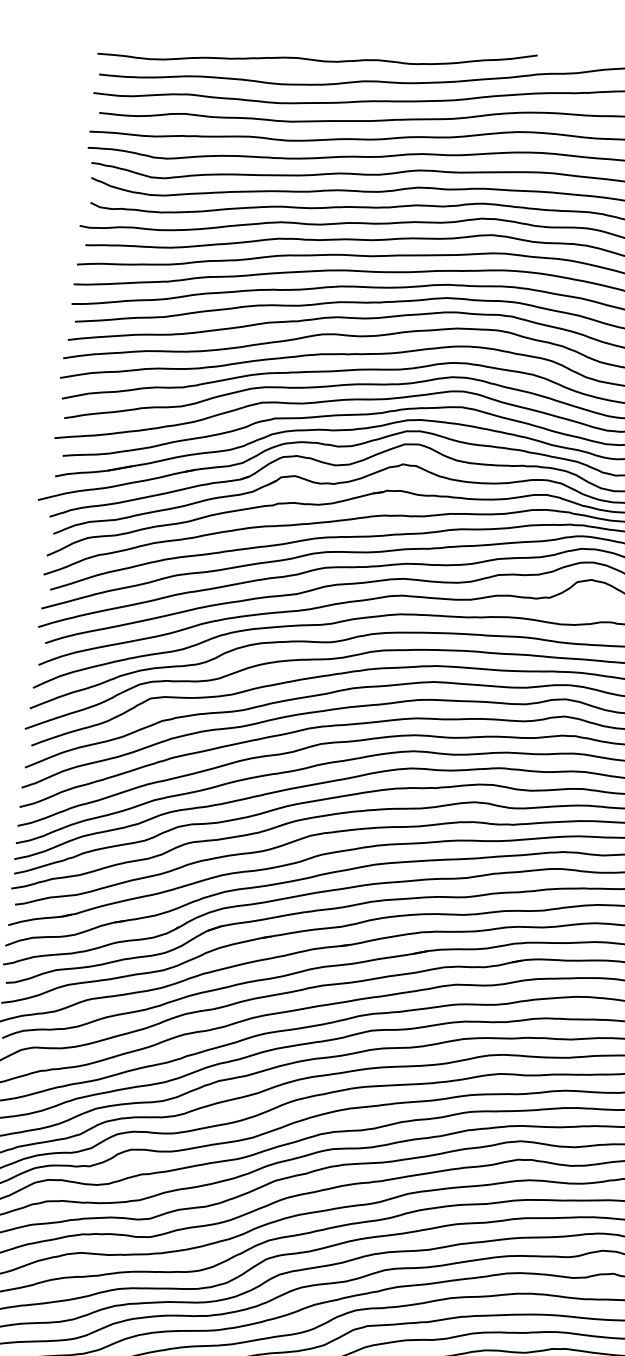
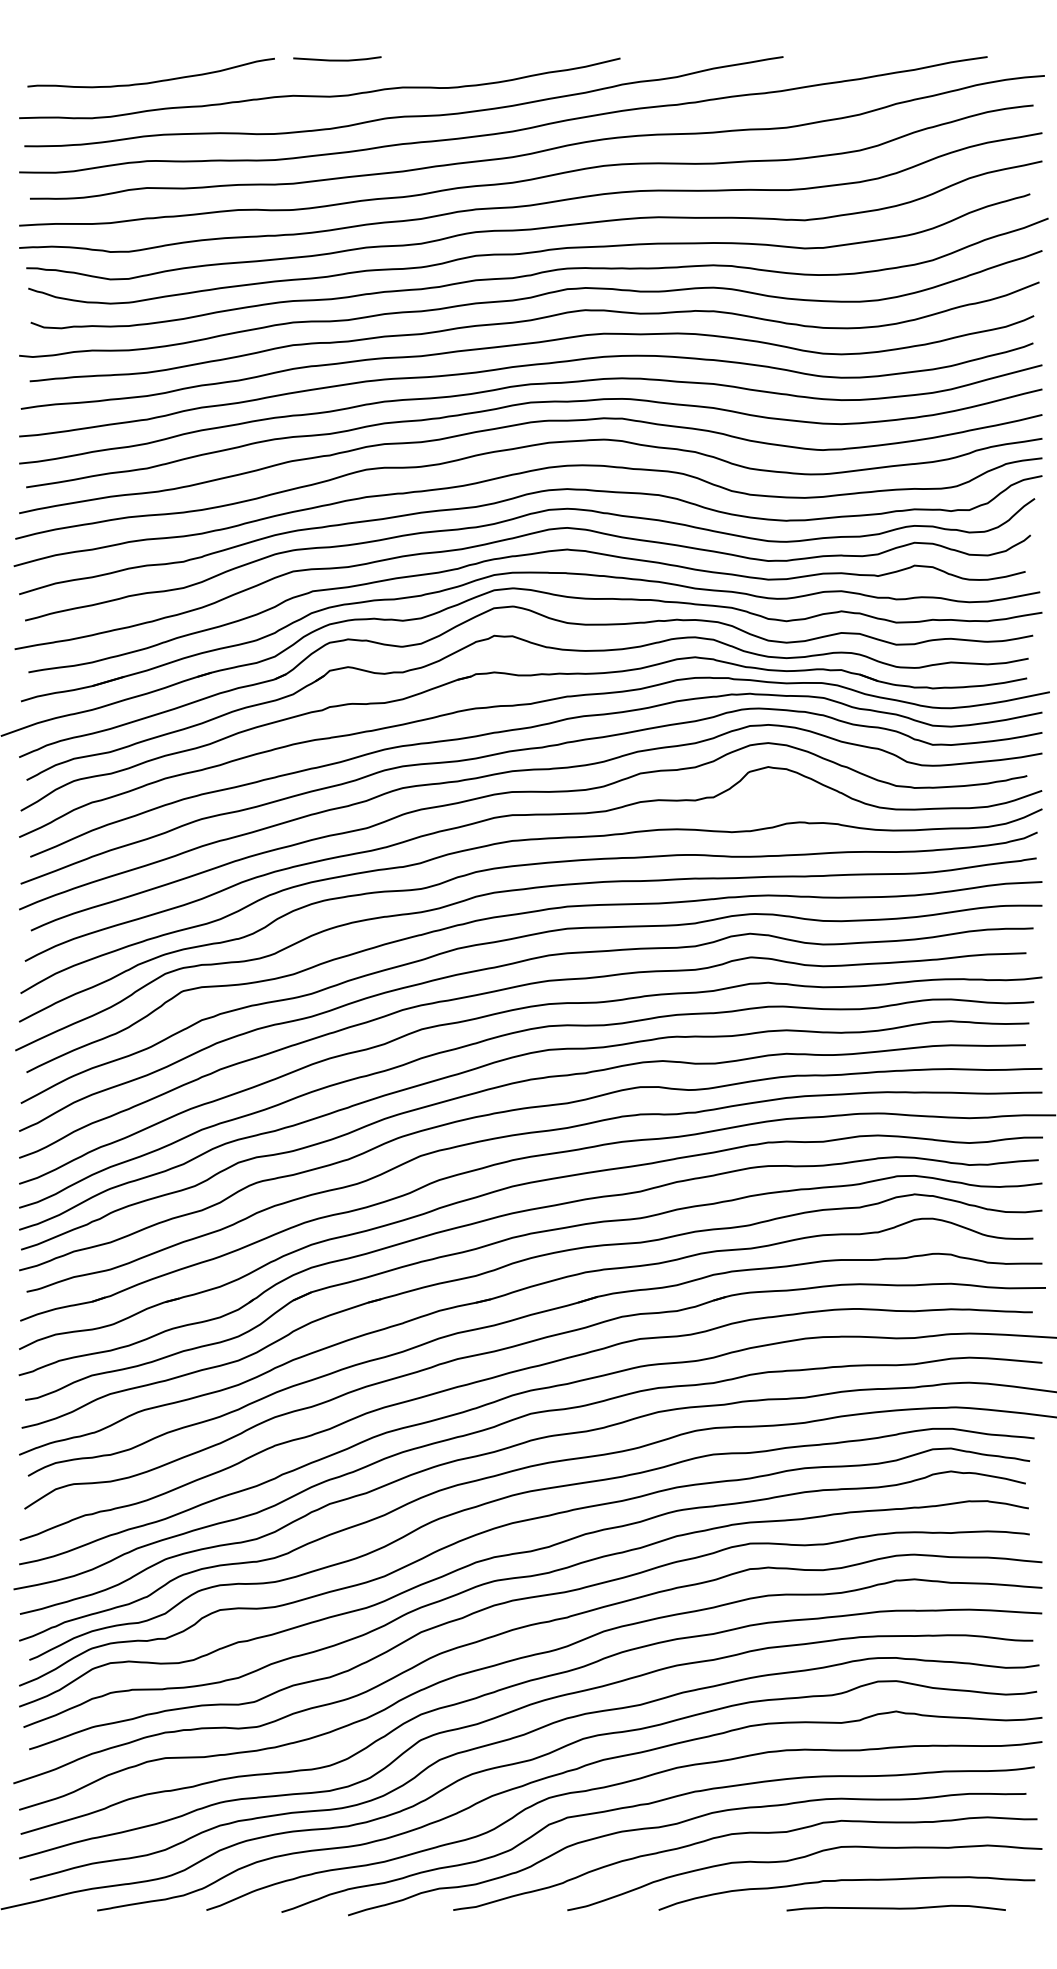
line: (332, 35) -> (337, 59), added
curve: (196, 37) -> (151, 81), added

